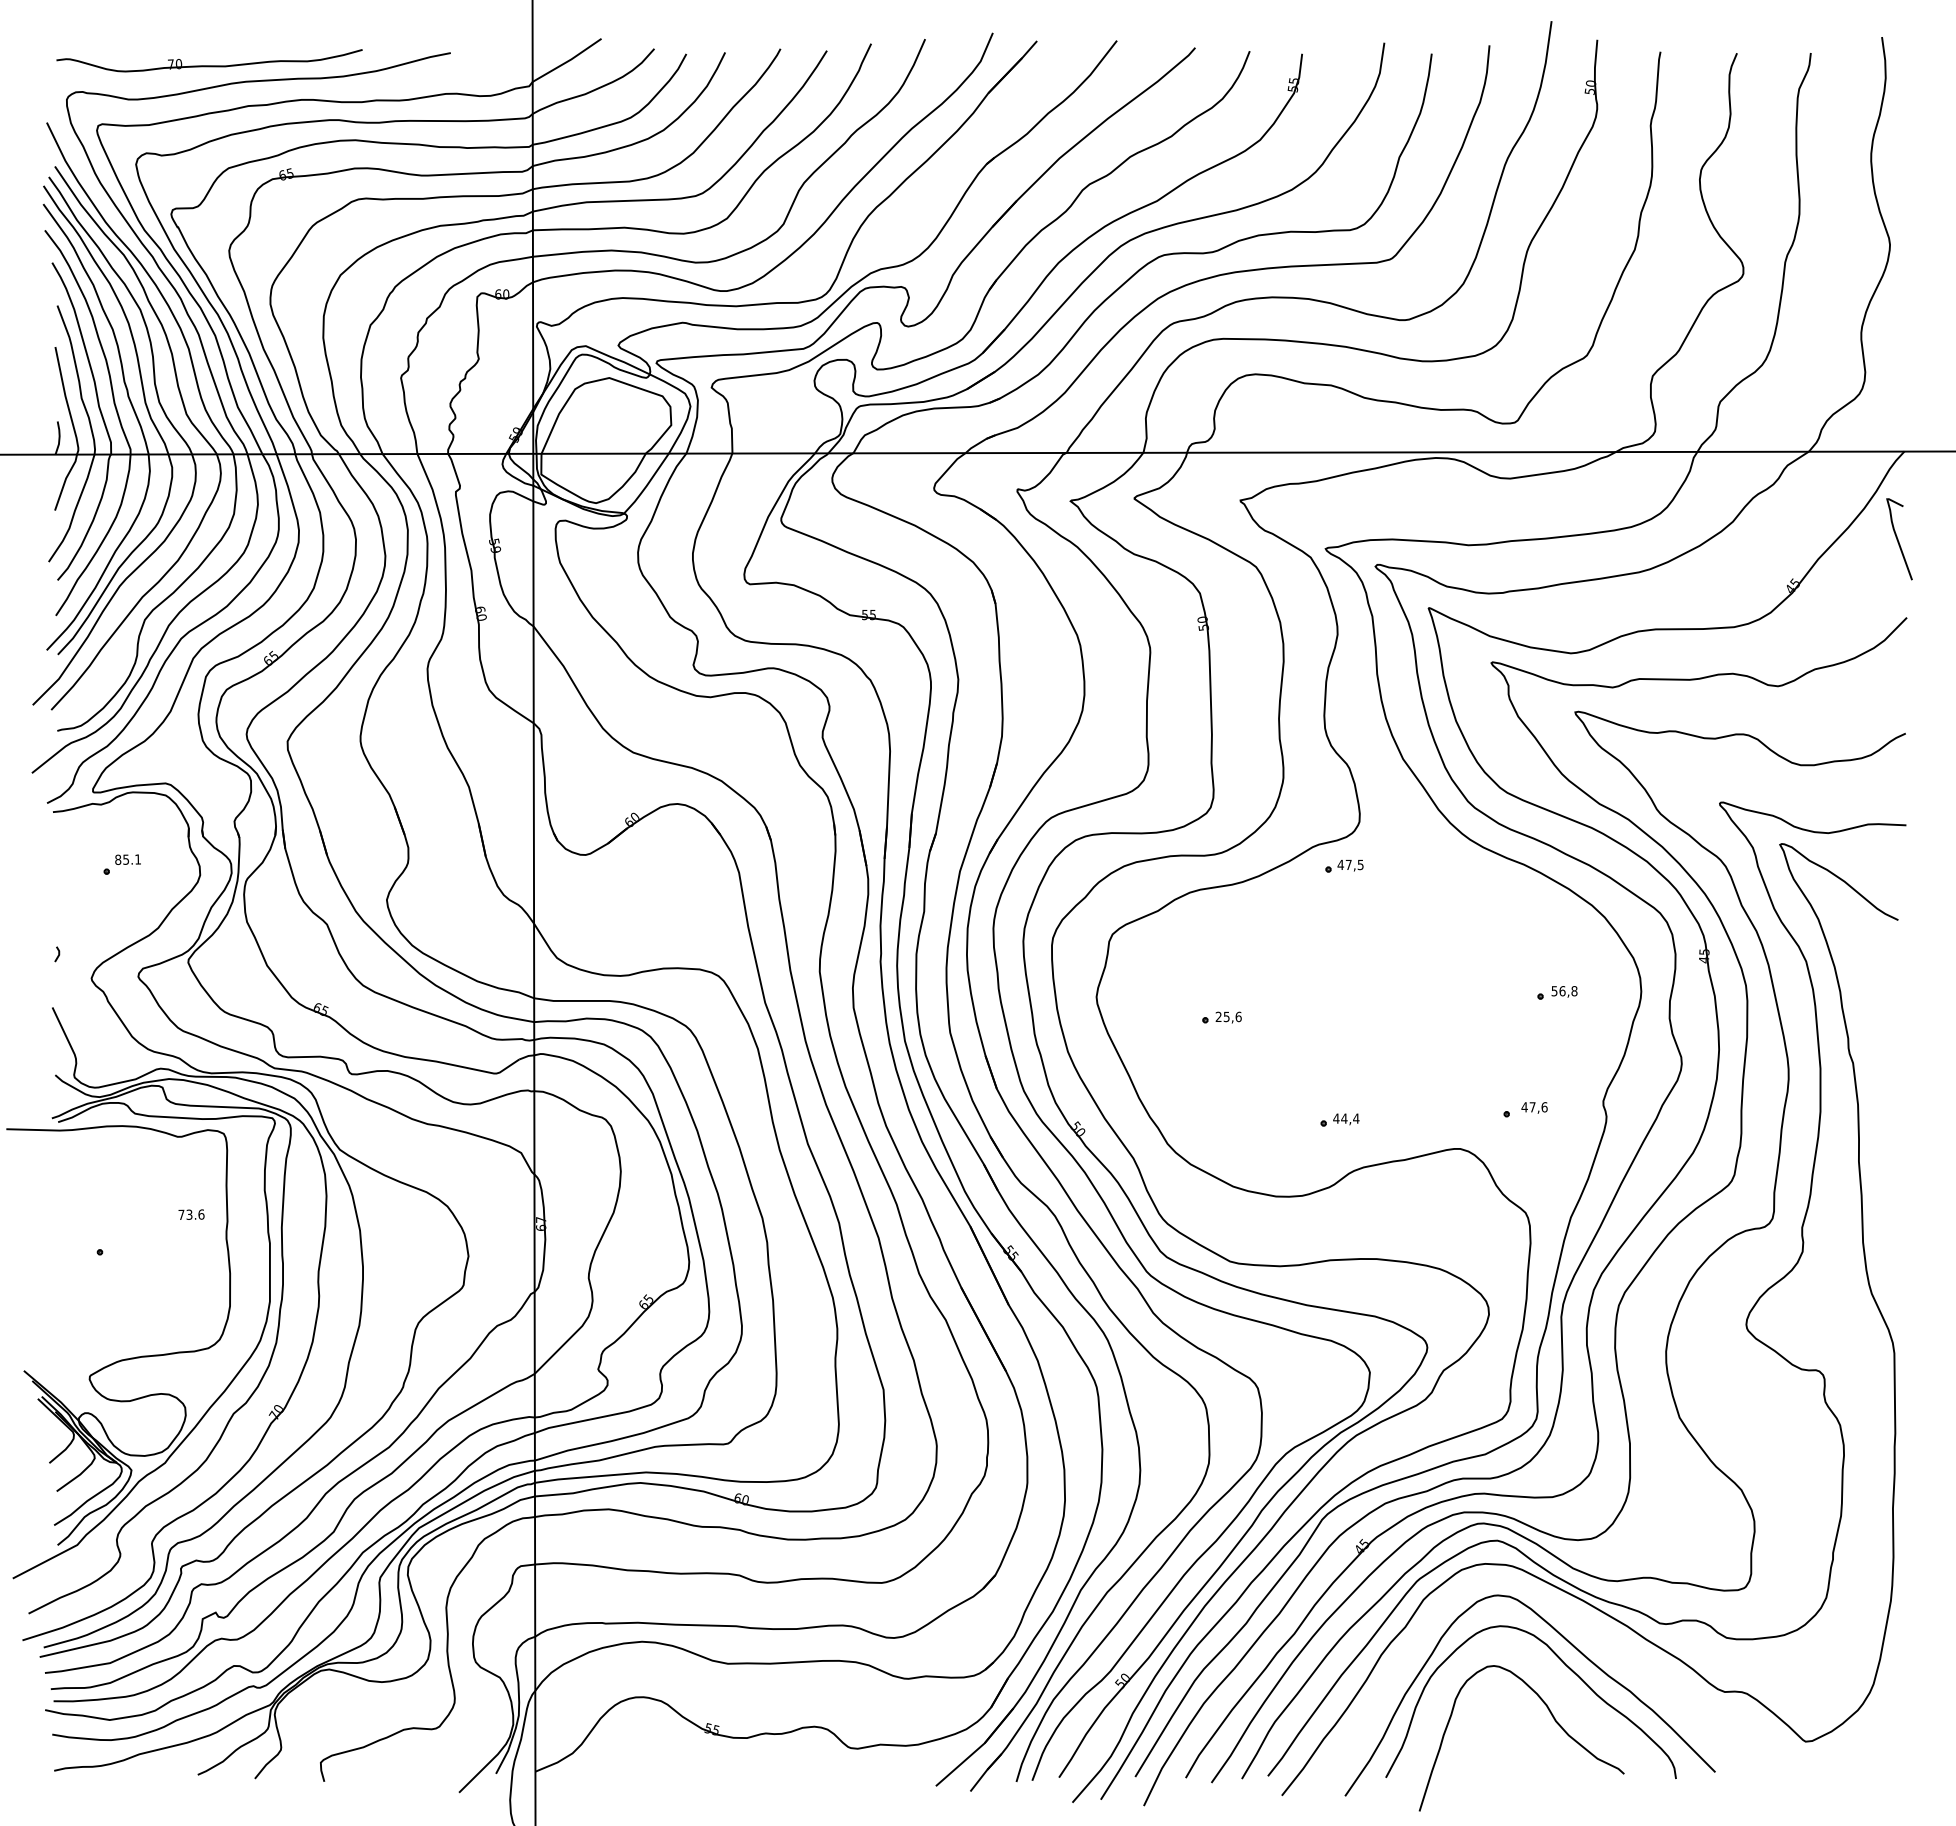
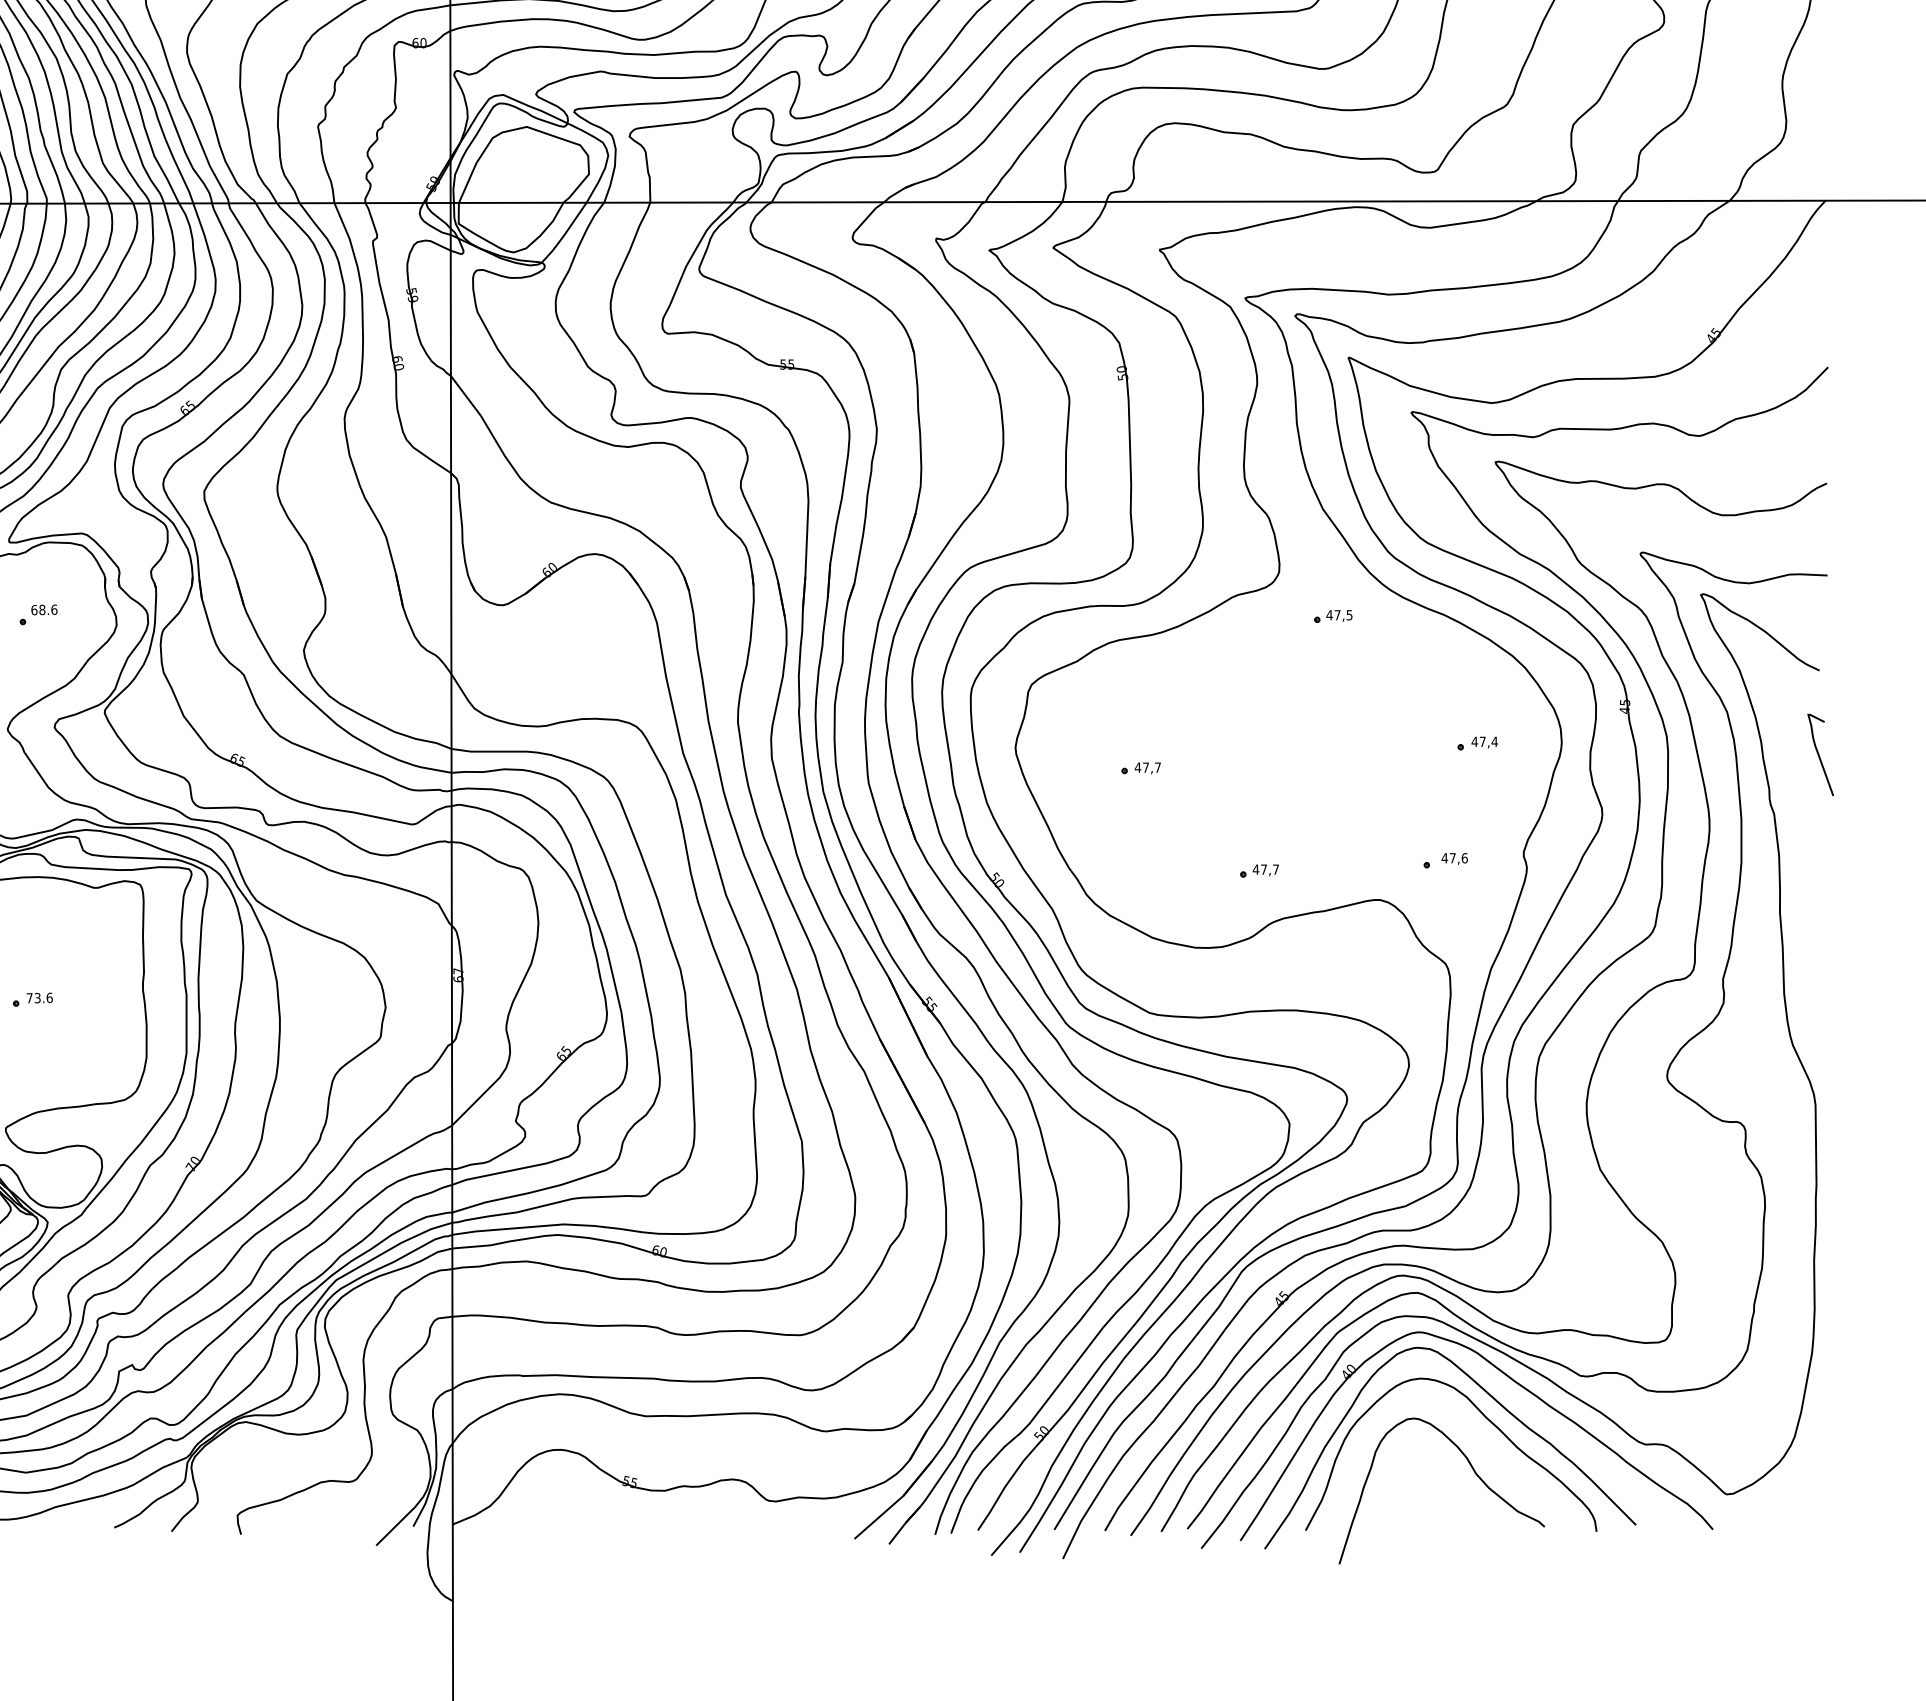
curve: (1898, 539) -> (1819, 755), moved
text: (128, 859) -> (44, 609), 85.1 -> 68.6
part: (1344, 866) -> (1333, 616), moved
text: (1564, 991) -> (1484, 742), 56,8 -> 47,4
text: (1228, 1016) -> (1147, 767), 25,6 -> 47,7
text: (1350, 1118) -> (1270, 869), 44,4 -> 47,7
text: (191, 1214) -> (39, 997), moved
part: (1594, 1630) -> (1514, 1382), added

